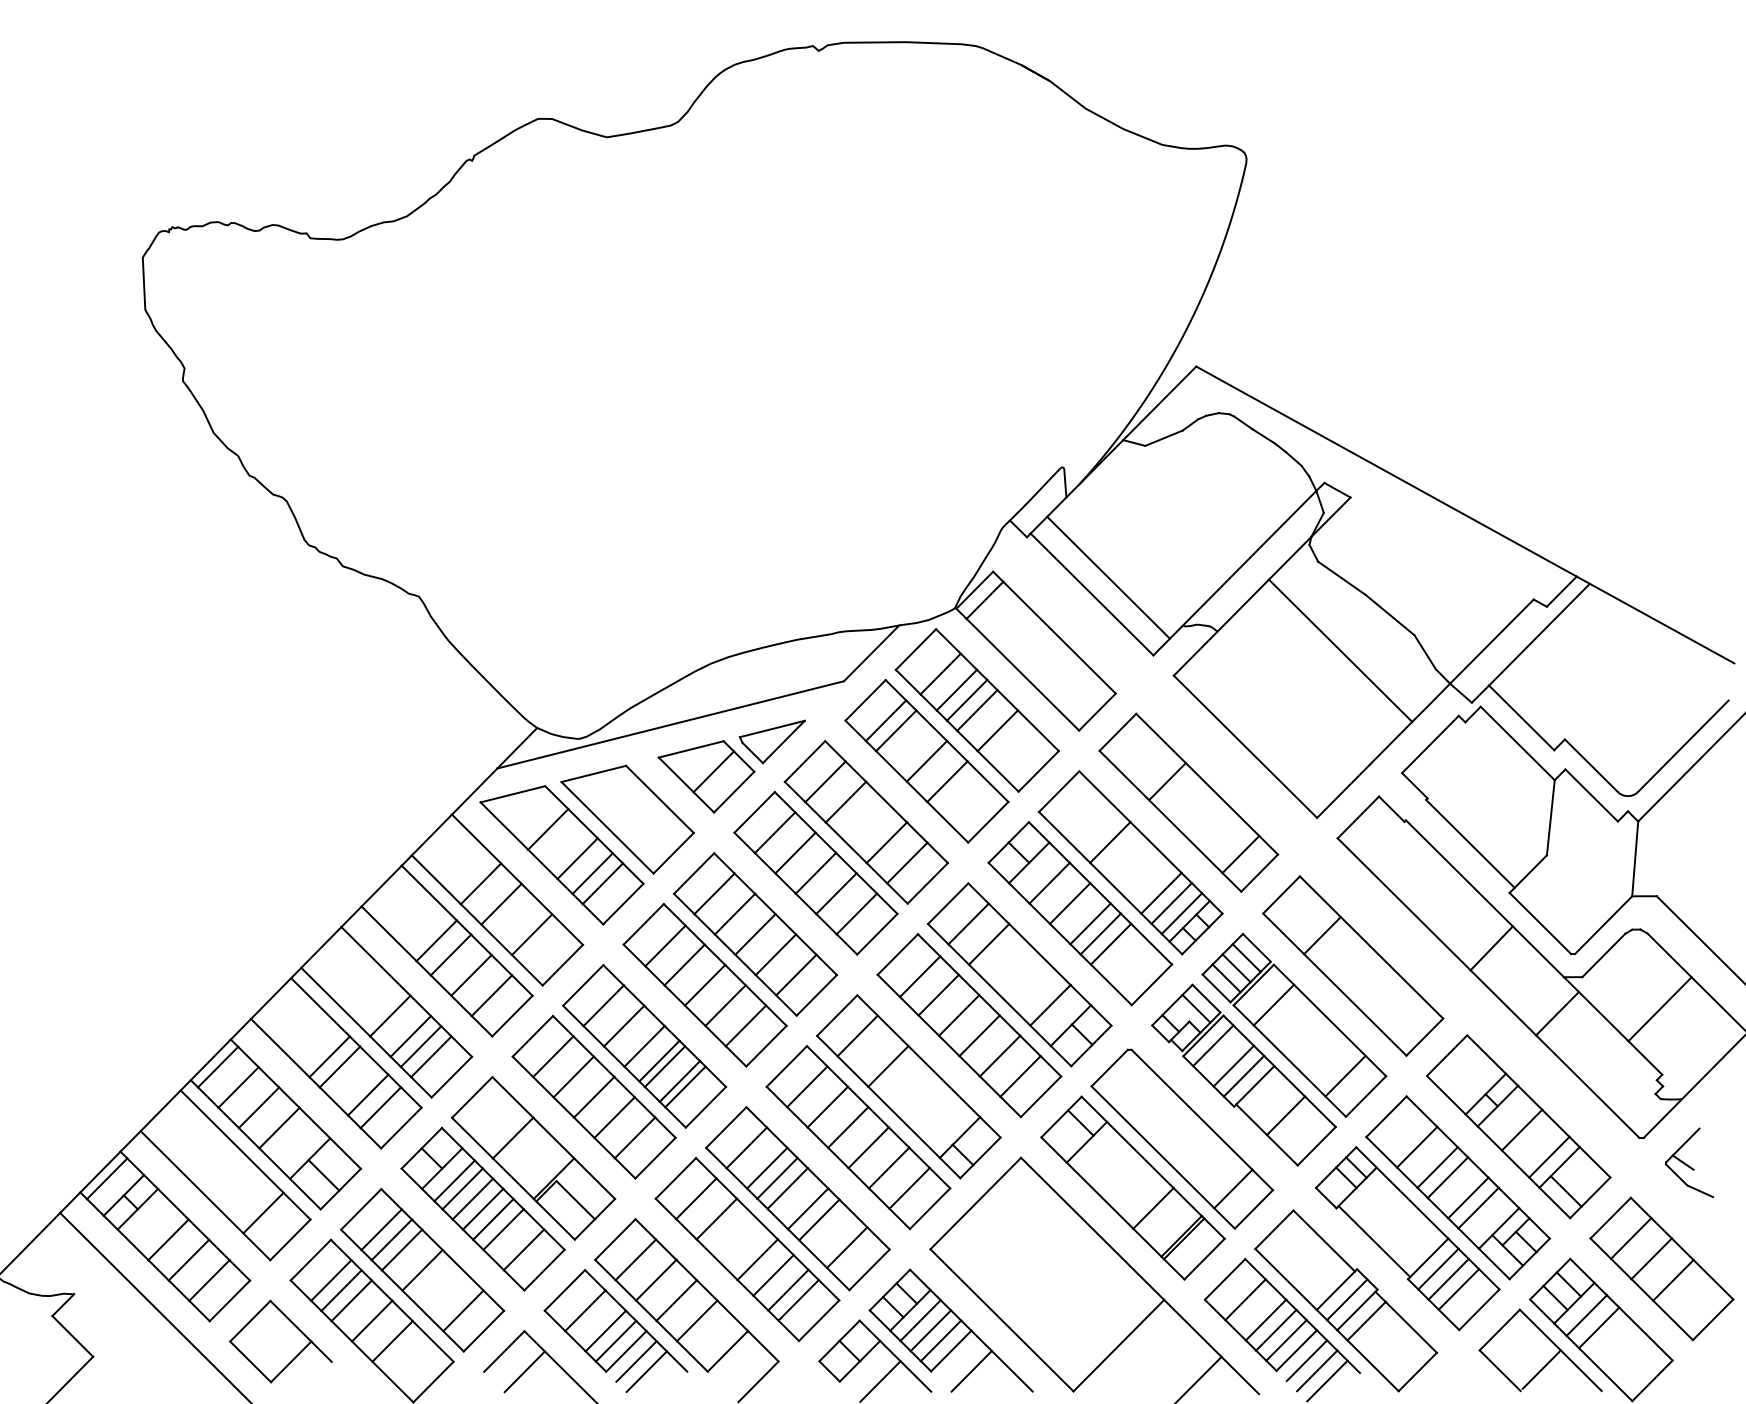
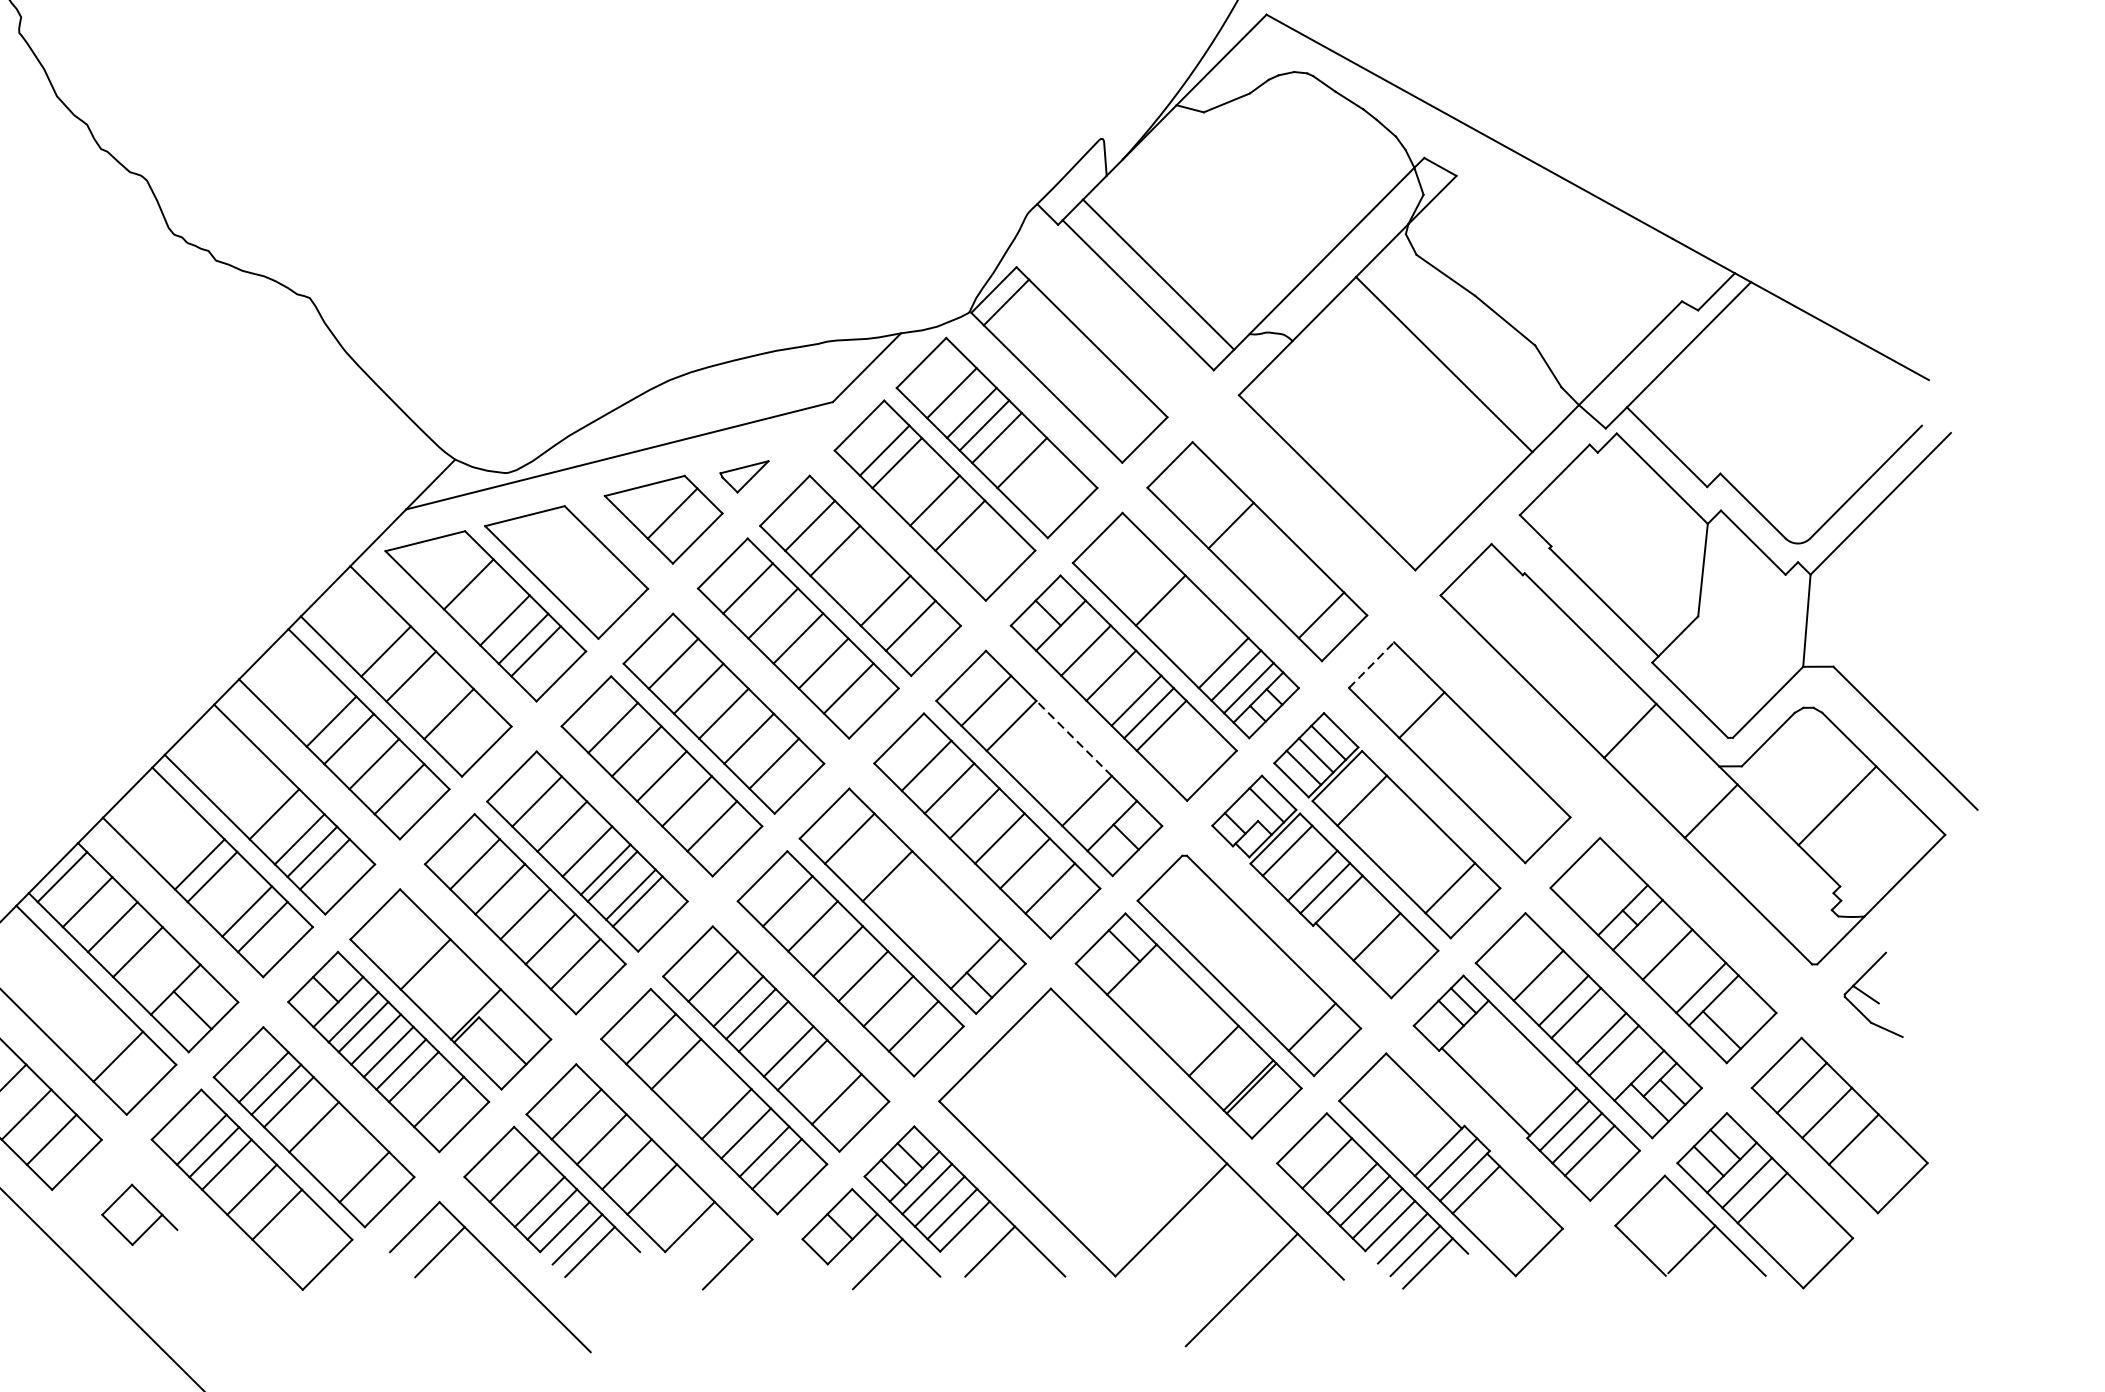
part: (771, 741) -> (743, 476), size x0.6
line: (1281, 894) -> (1371, 664), solid -> dashed
line: (1039, 954) -> (1073, 738), solid -> dashed
part: (280, 1341) -> (139, 1214), size x0.6

